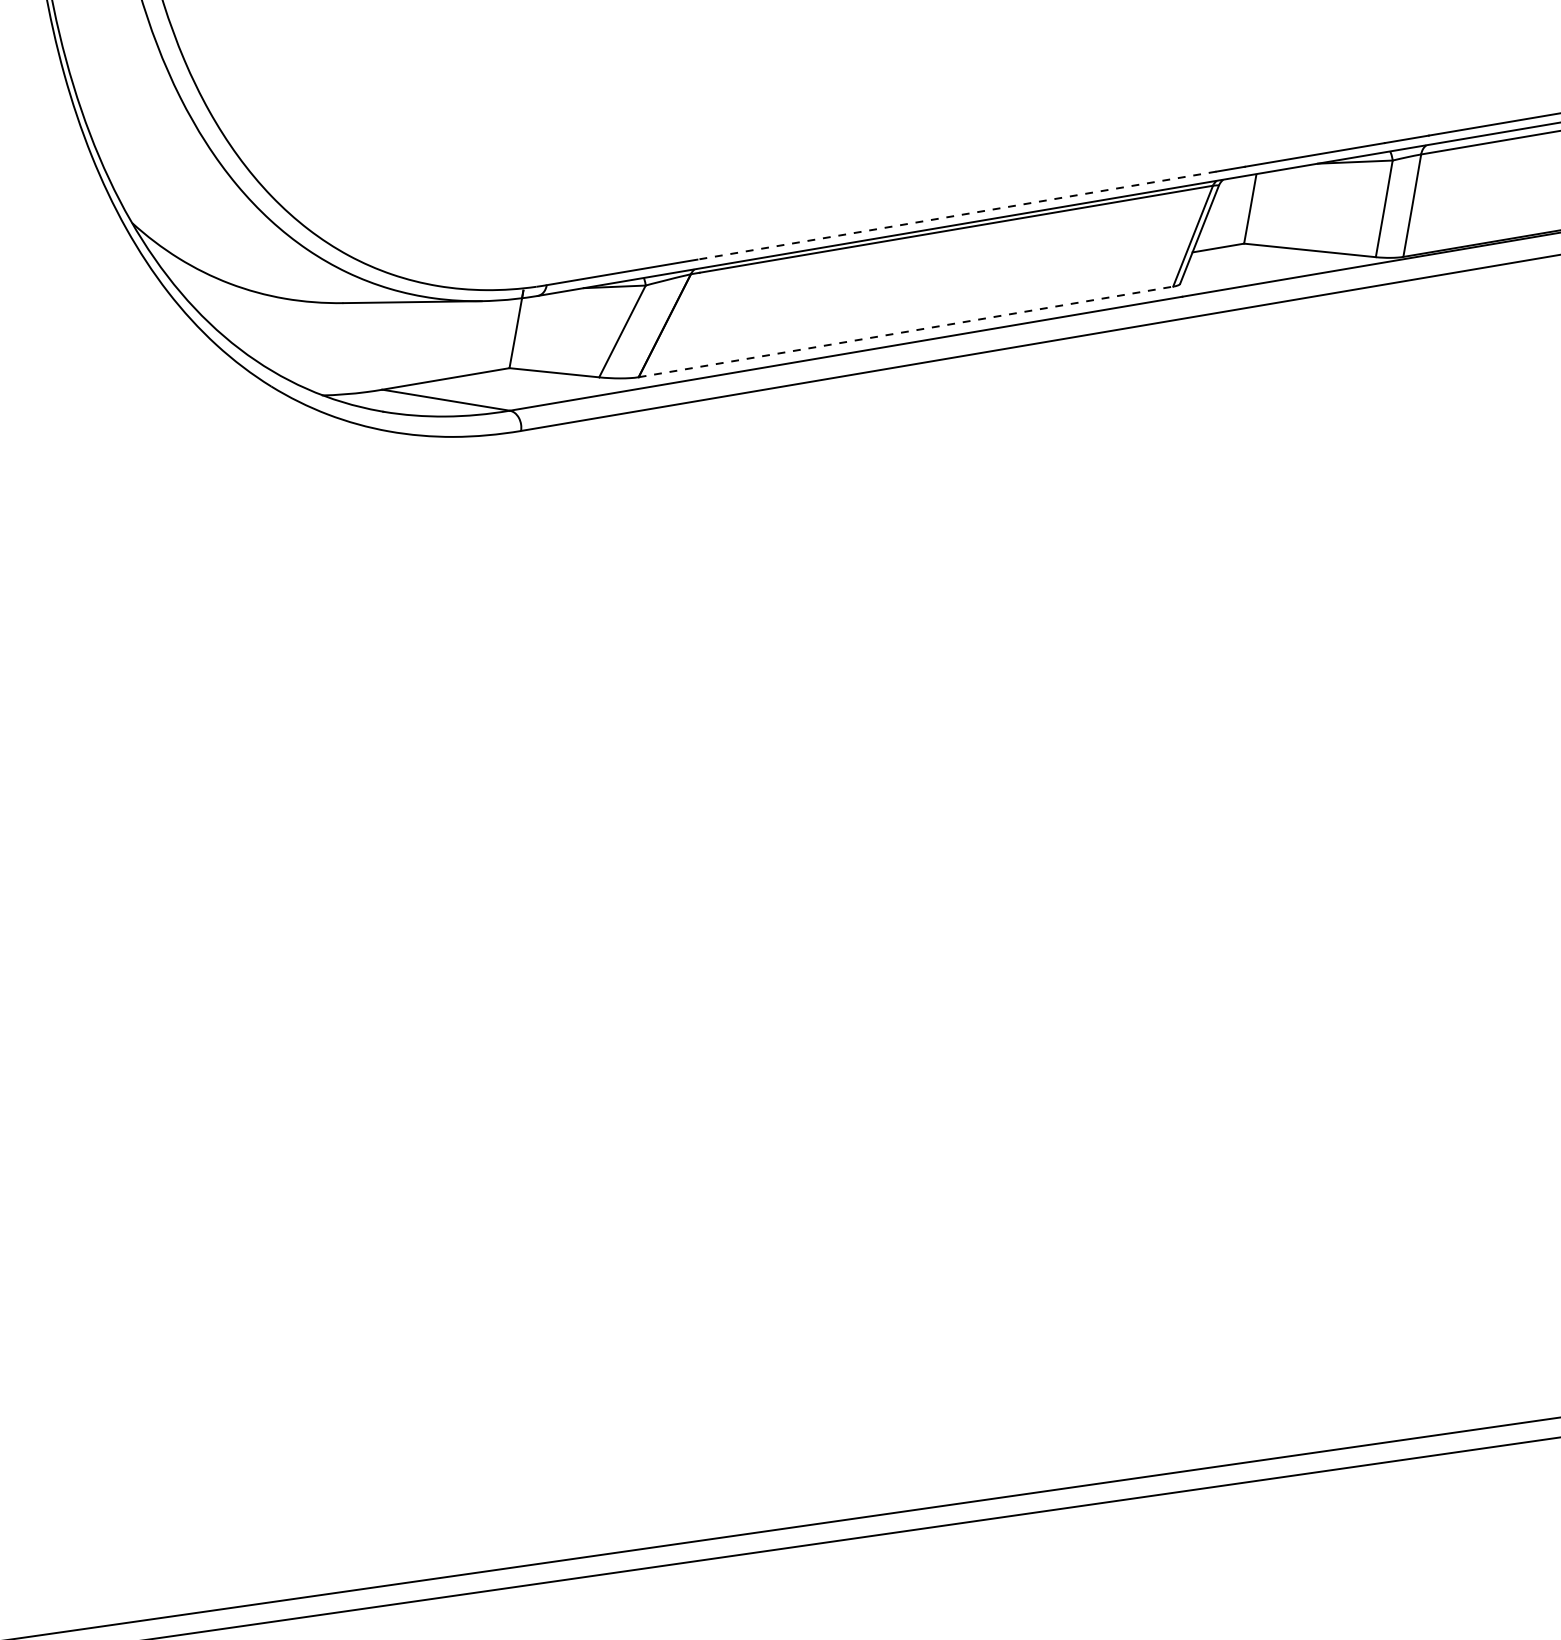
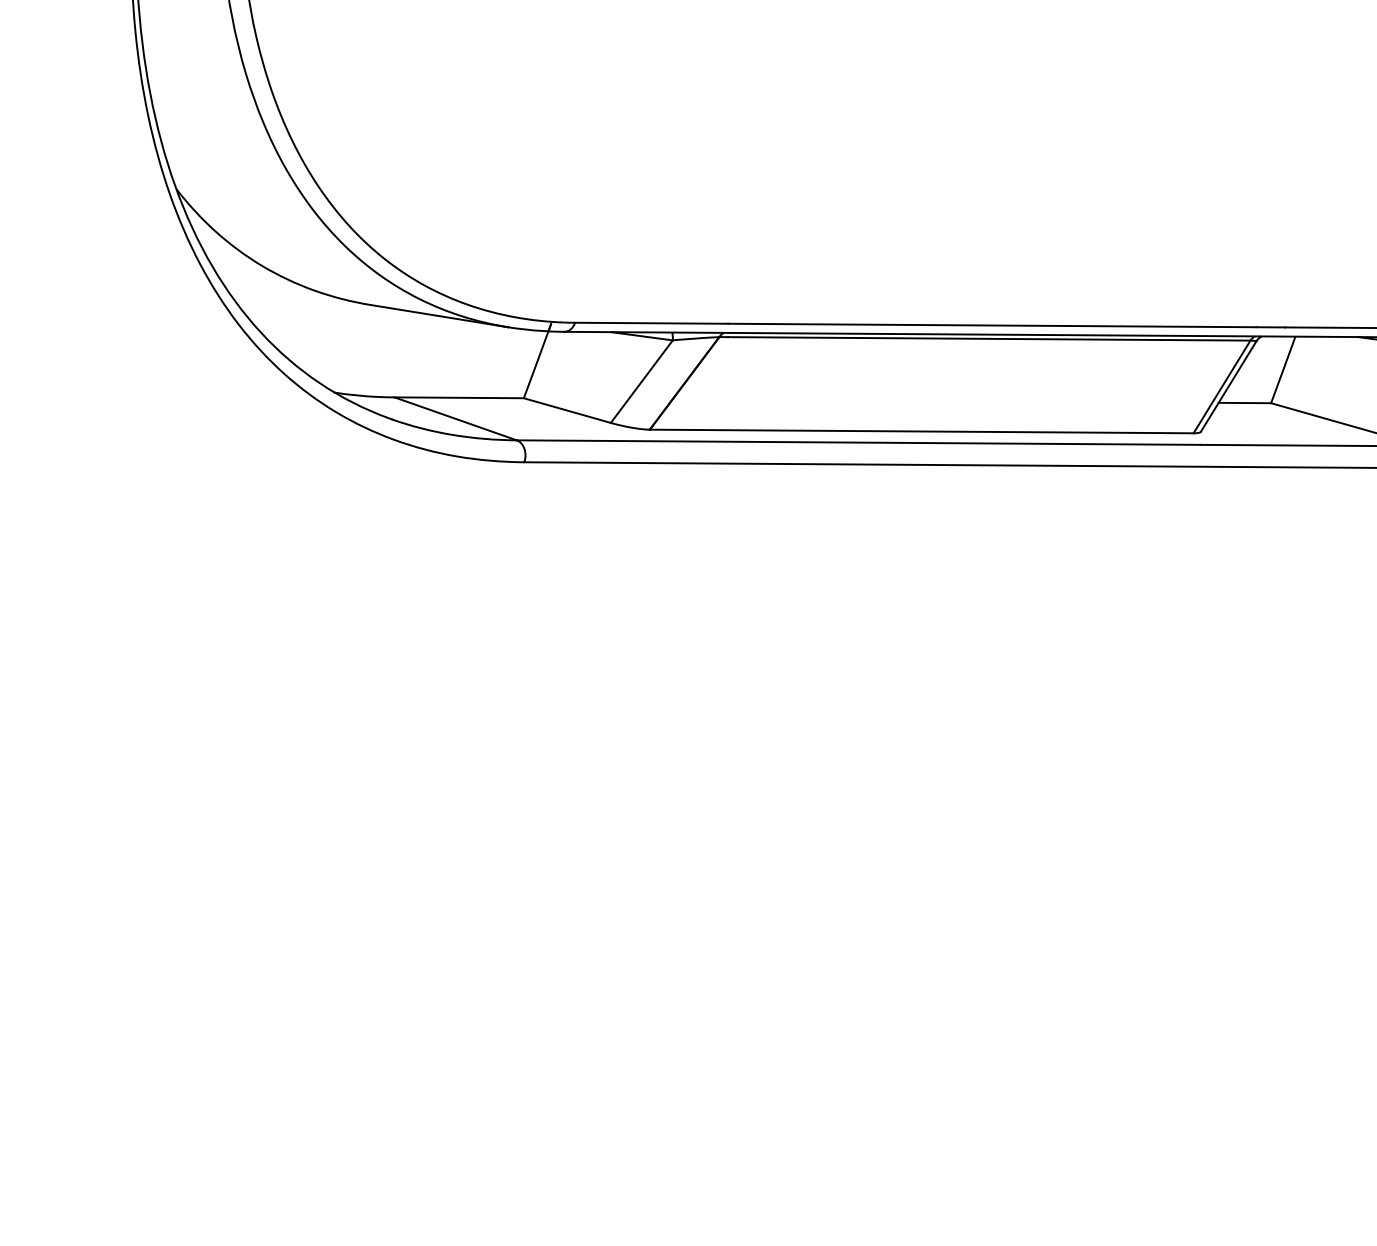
line: (956, 215) -> (991, 325), dashed -> solid
line: (906, 331) -> (922, 431), dashed -> solid

